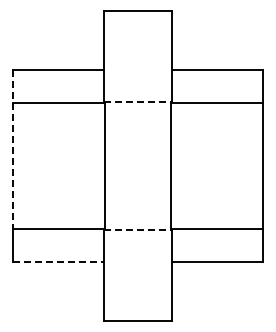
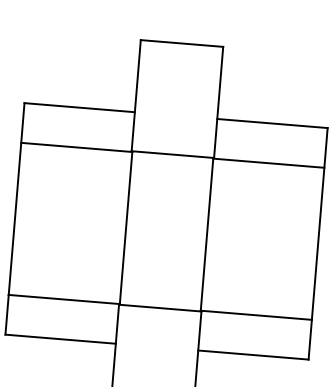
line: (138, 102) -> (173, 154), dashed -> solid
line: (12, 150) -> (16, 200), dashed -> solid
line: (138, 229) -> (160, 308), dashed -> solid
line: (58, 261) -> (60, 338), dashed -> solid

